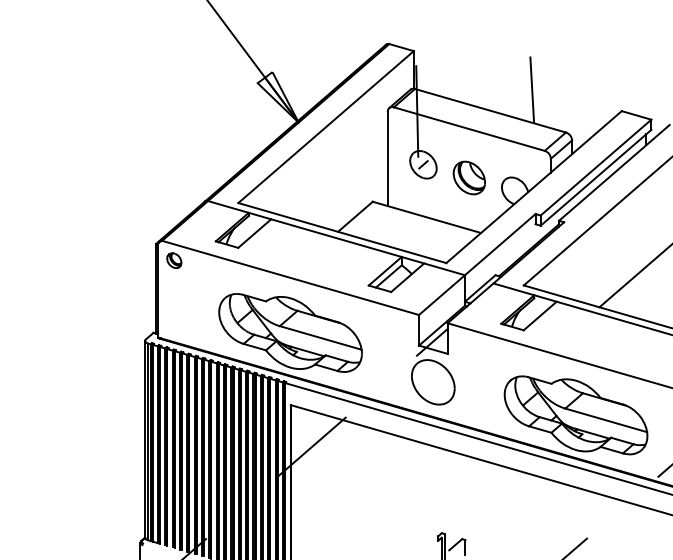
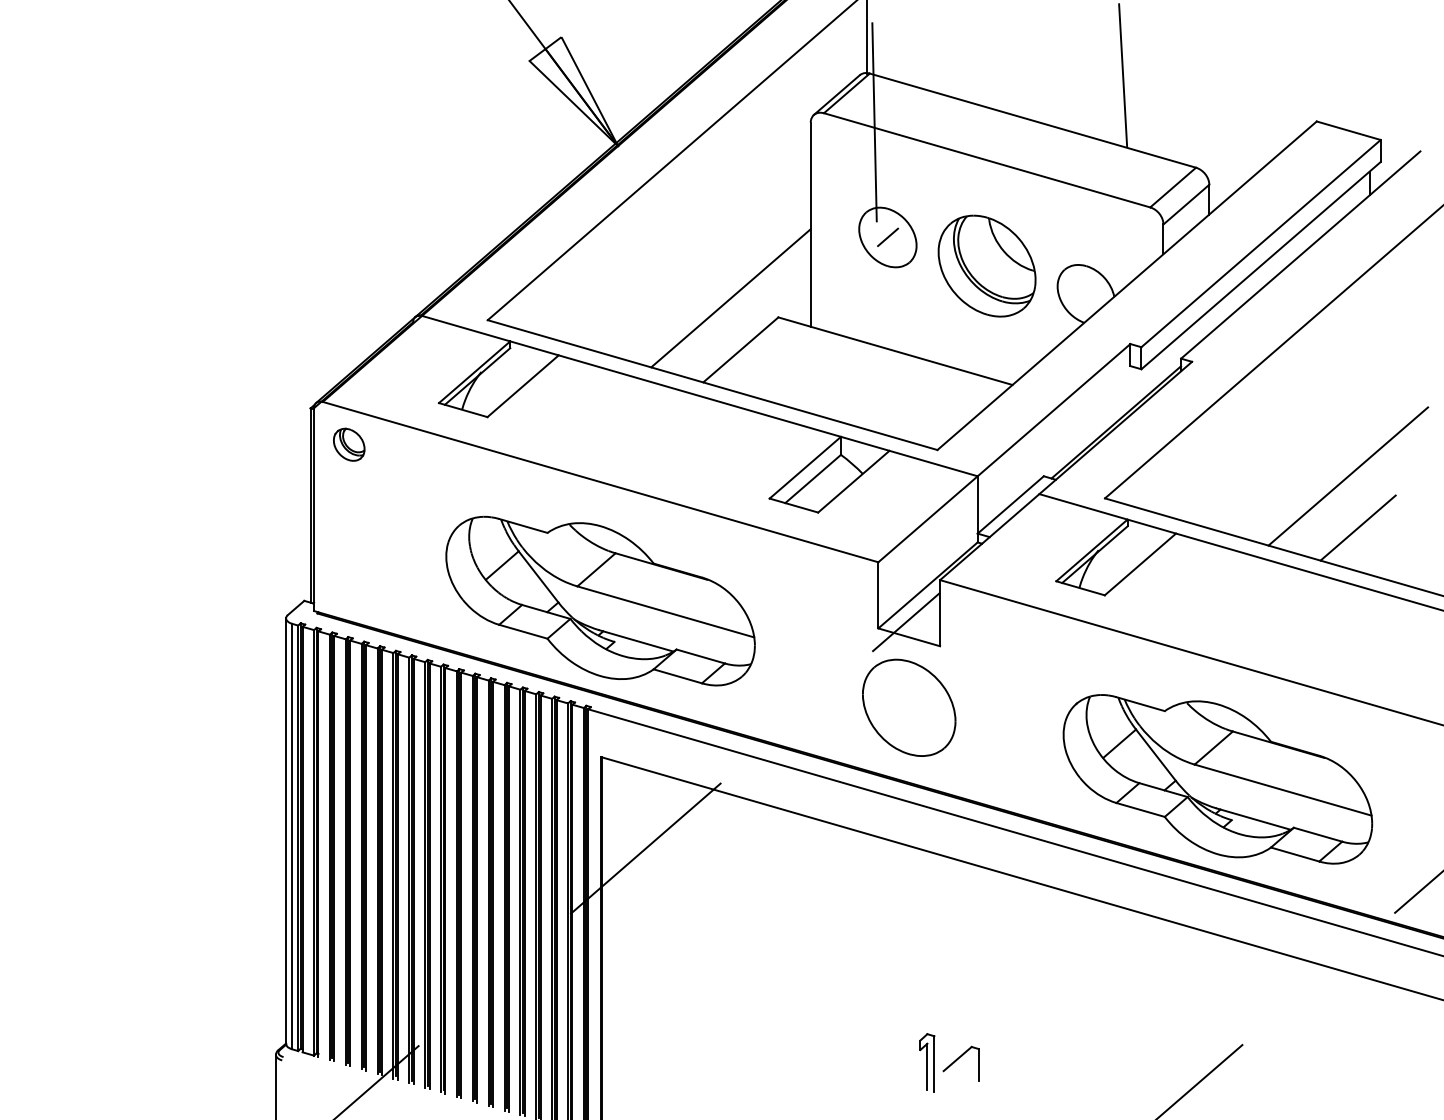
part: (469, 177) -> (987, 264), size x1.43
line: (350, 192) -> (730, 297), added
line: (640, 299) -> (1357, 528), added

